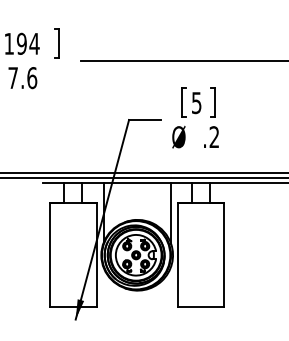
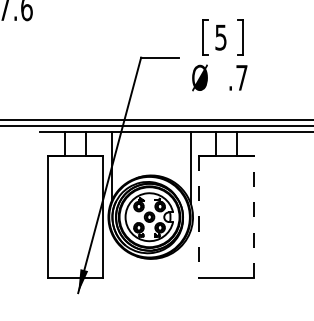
text: (214, 136) -> (241, 77), .2 -> .7
line: (224, 254) -> (253, 216), solid -> dashed
line: (177, 255) -> (198, 217), solid -> dashed

